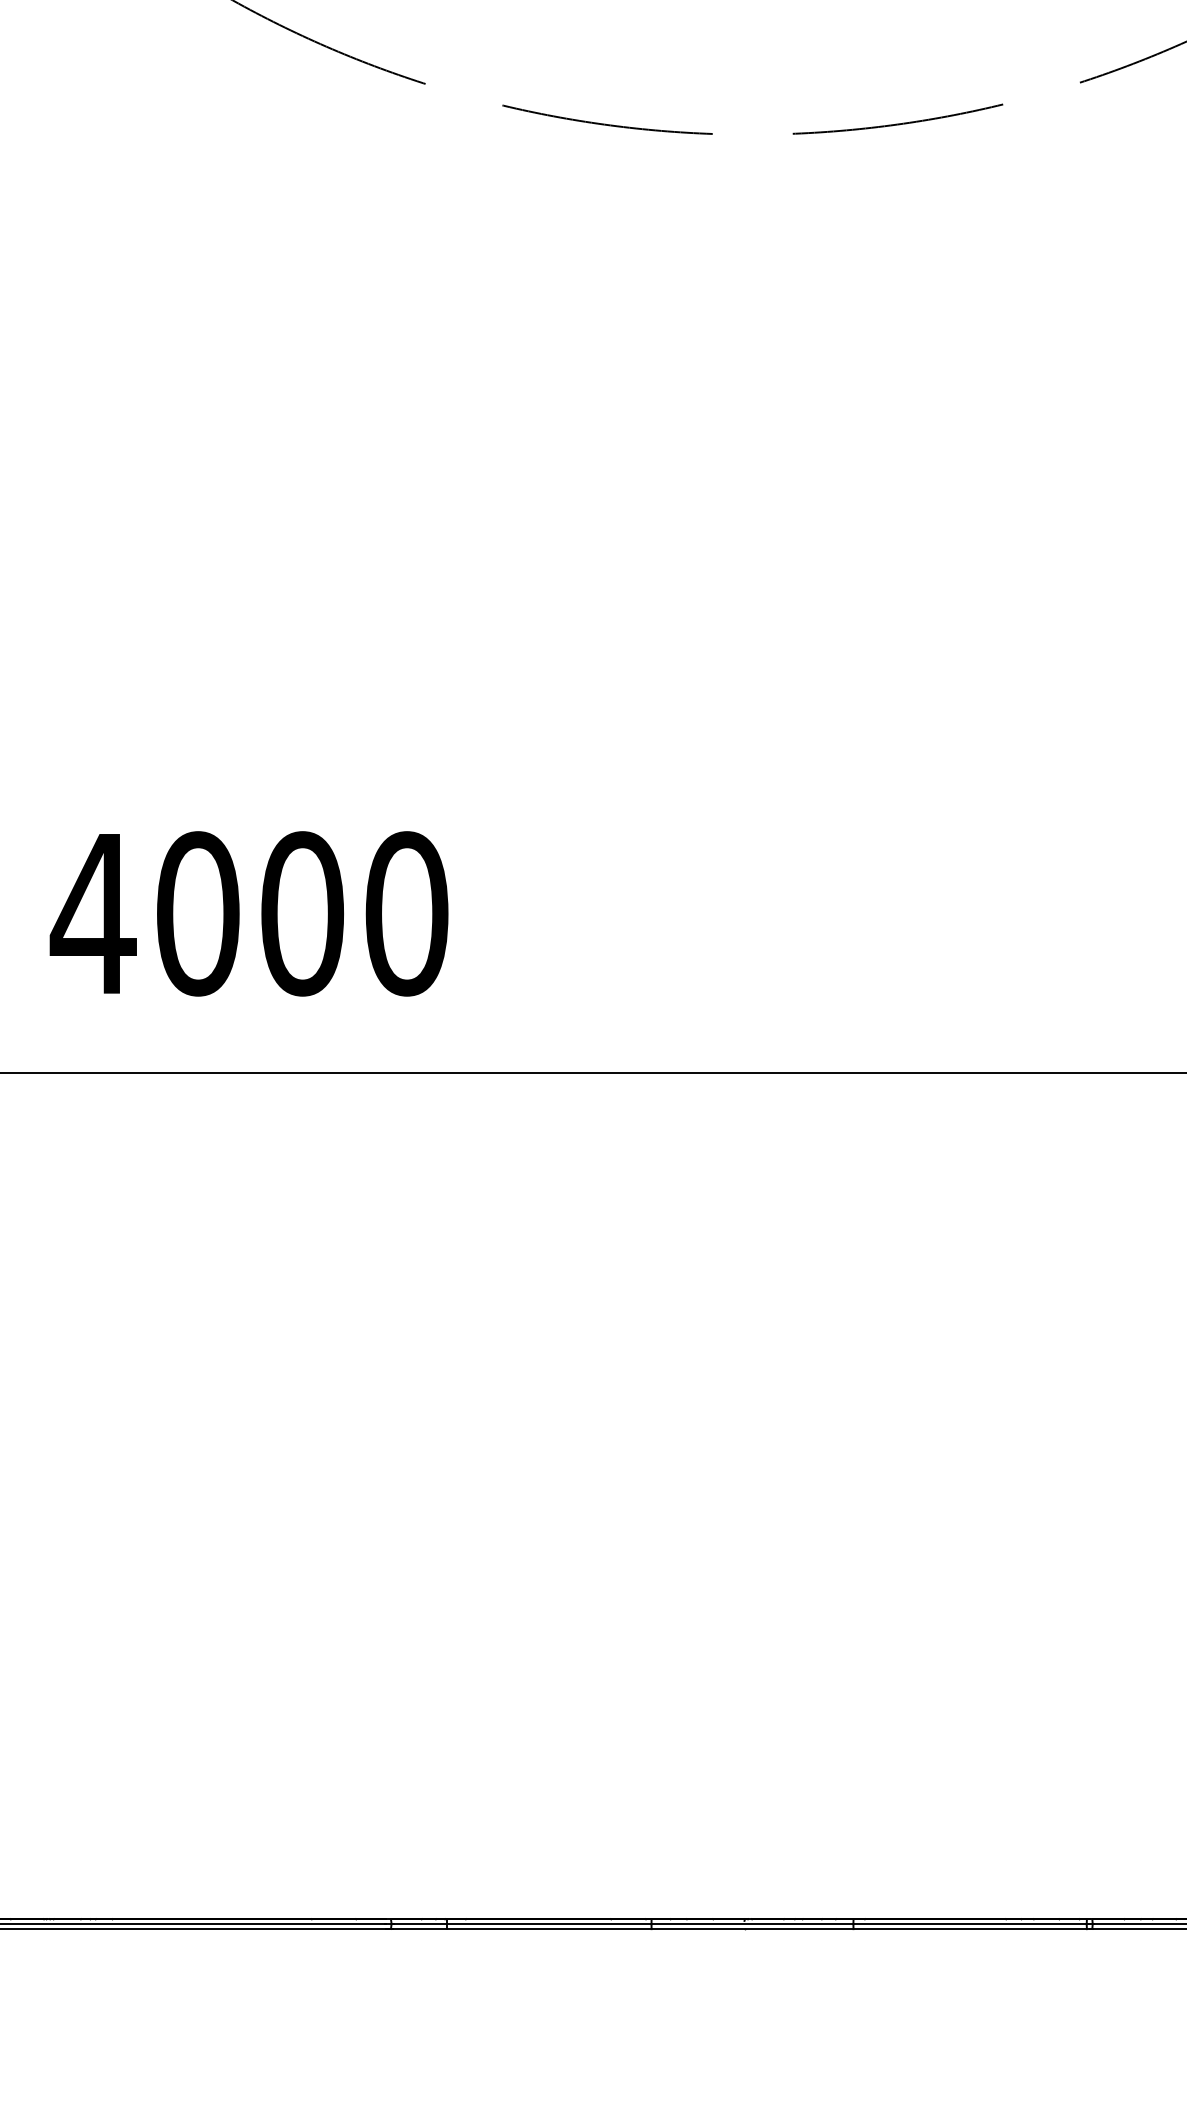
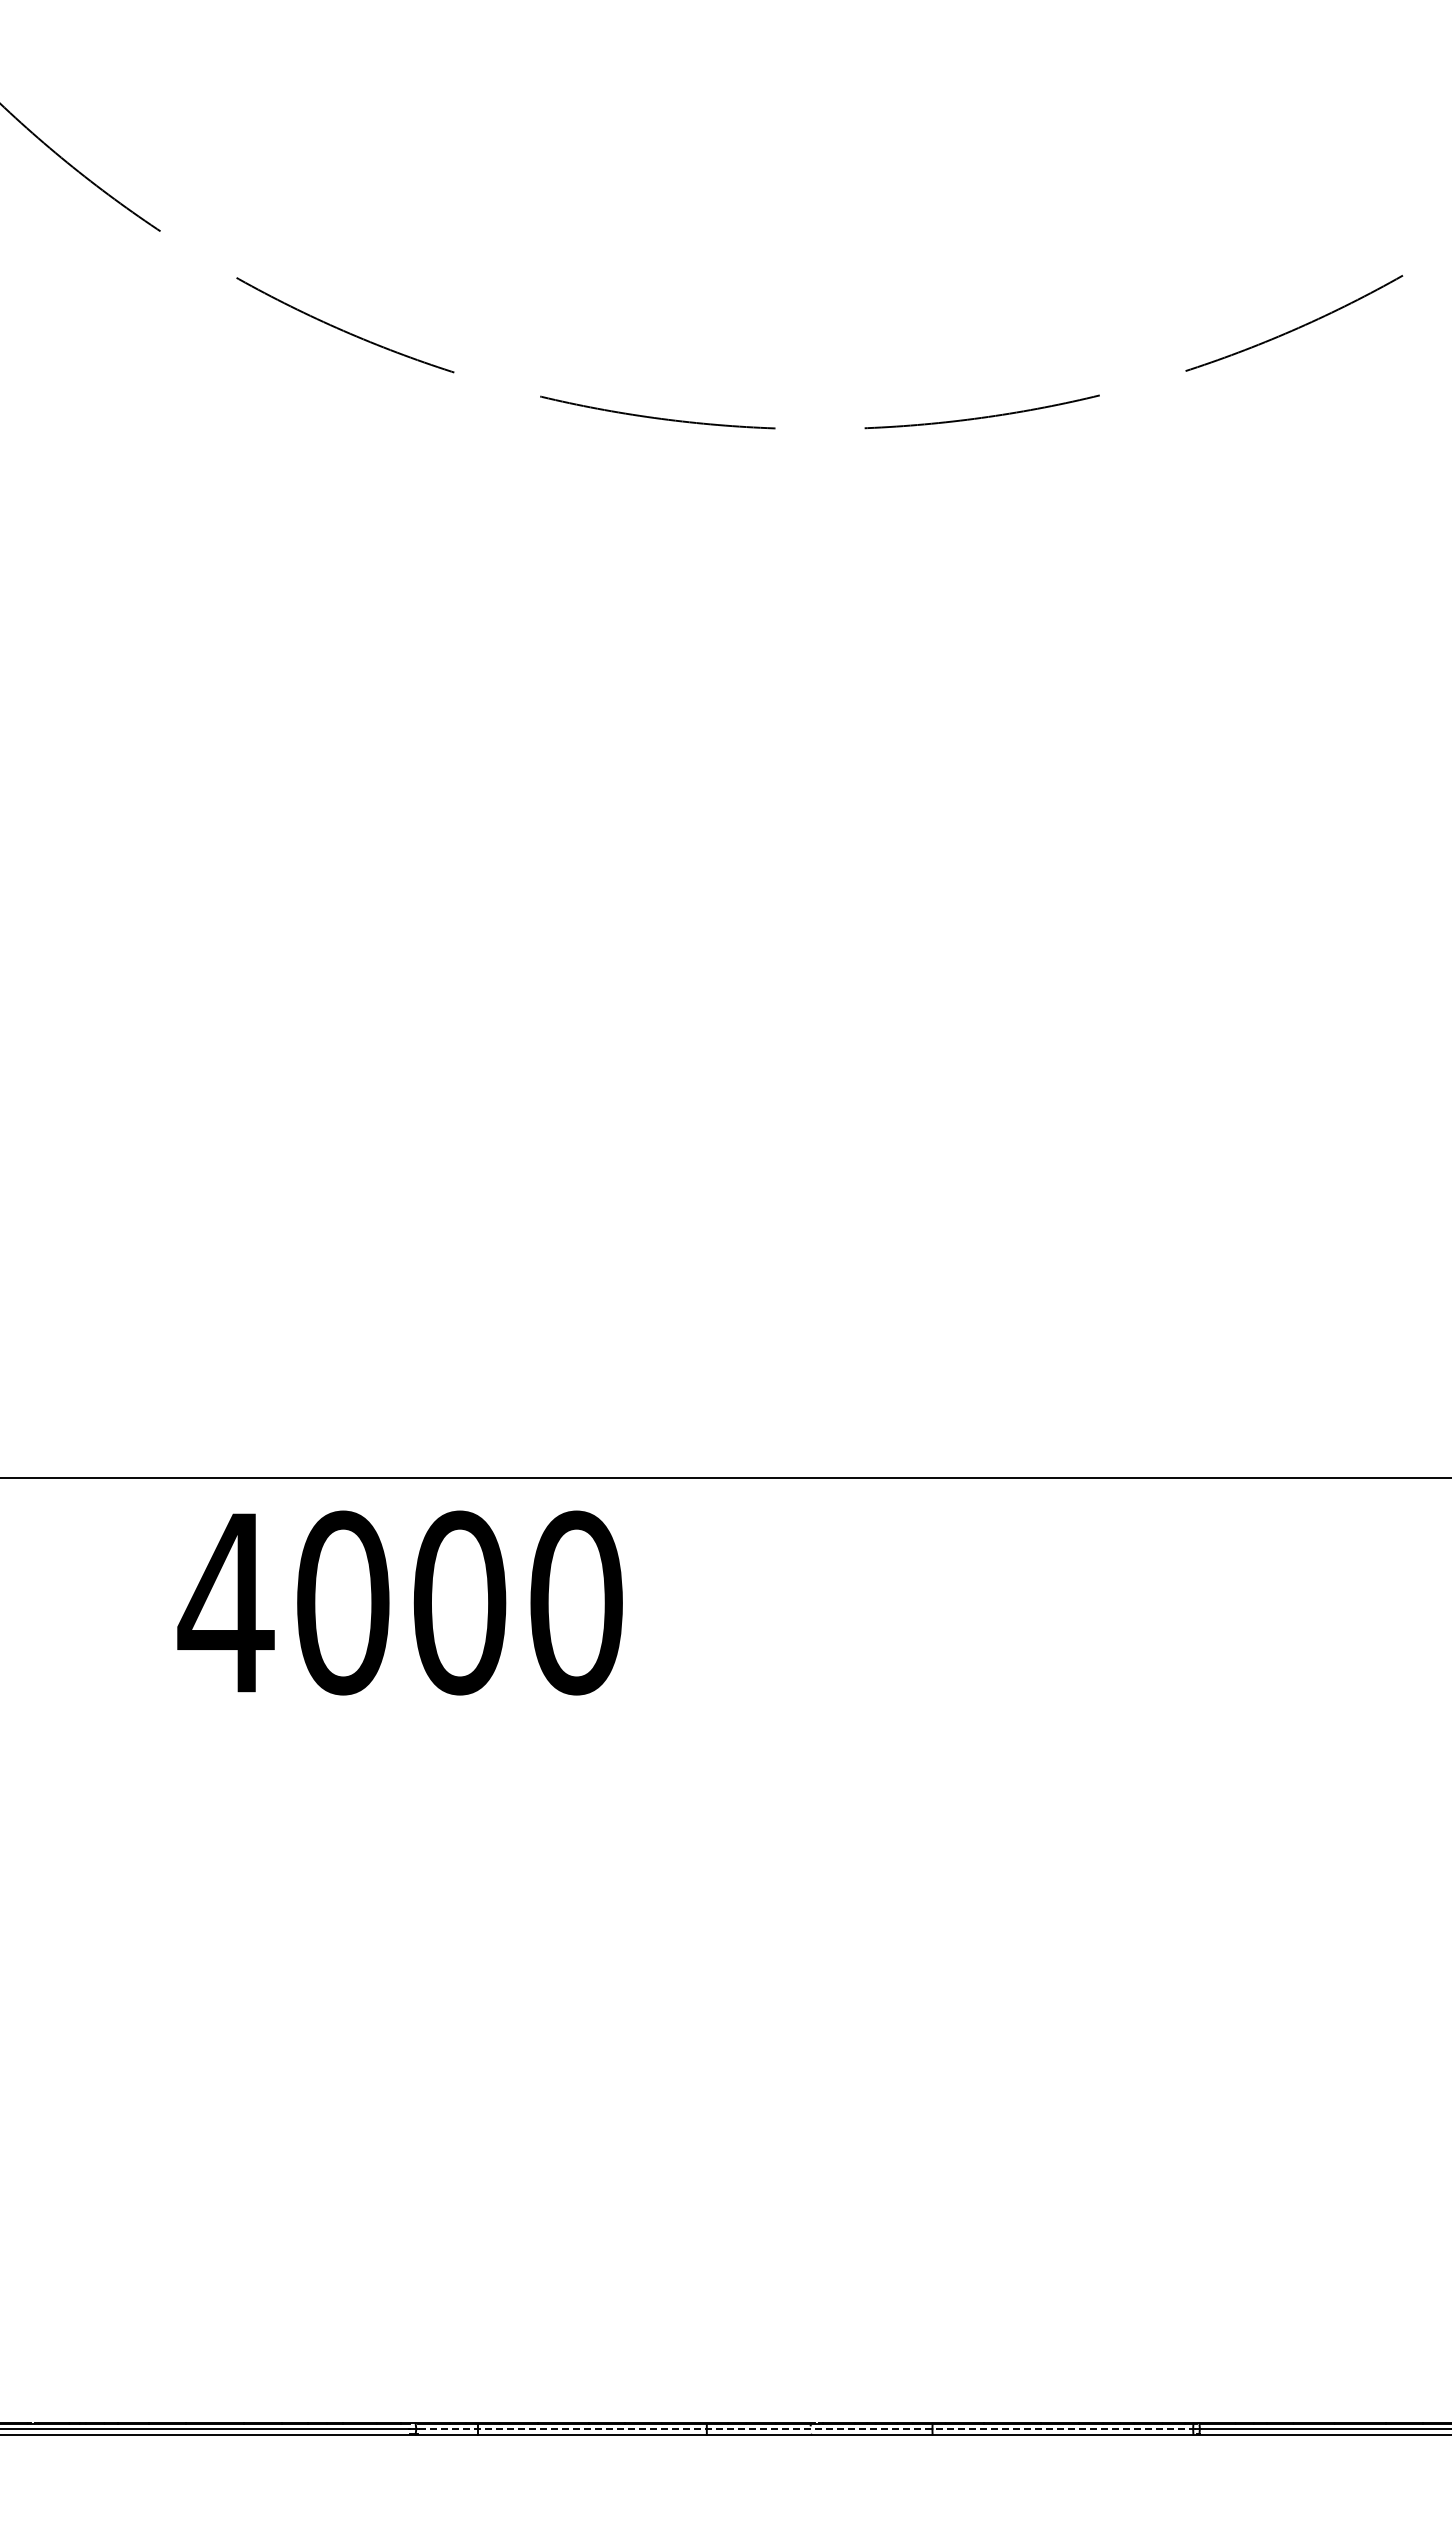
text: (248, 913) -> (399, 1602), moved
line: (742, 1924) -> (808, 2429), solid -> dashed

